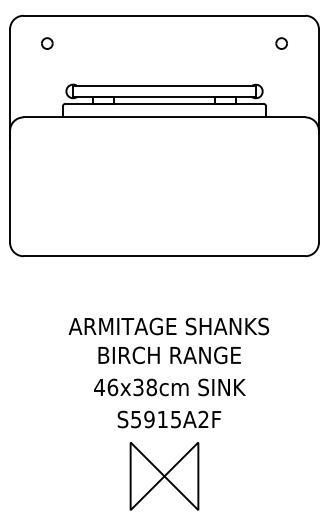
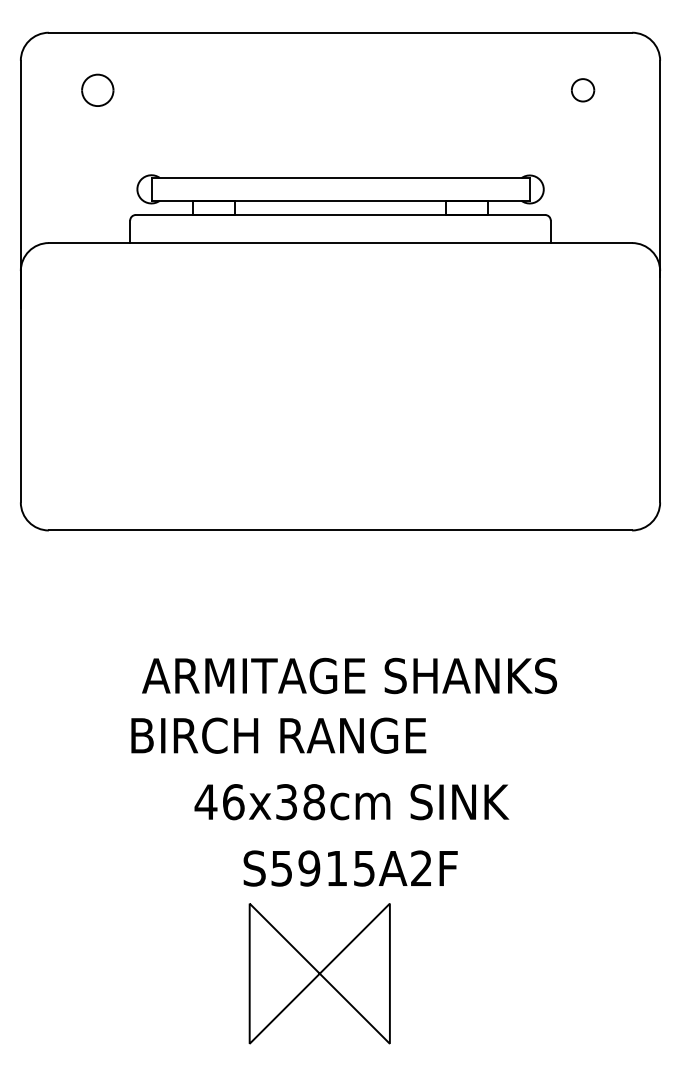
part: (47, 43) -> (98, 90), size x1.4
text: (169, 355) -> (278, 735), moved
part: (164, 476) -> (319, 974), moved

